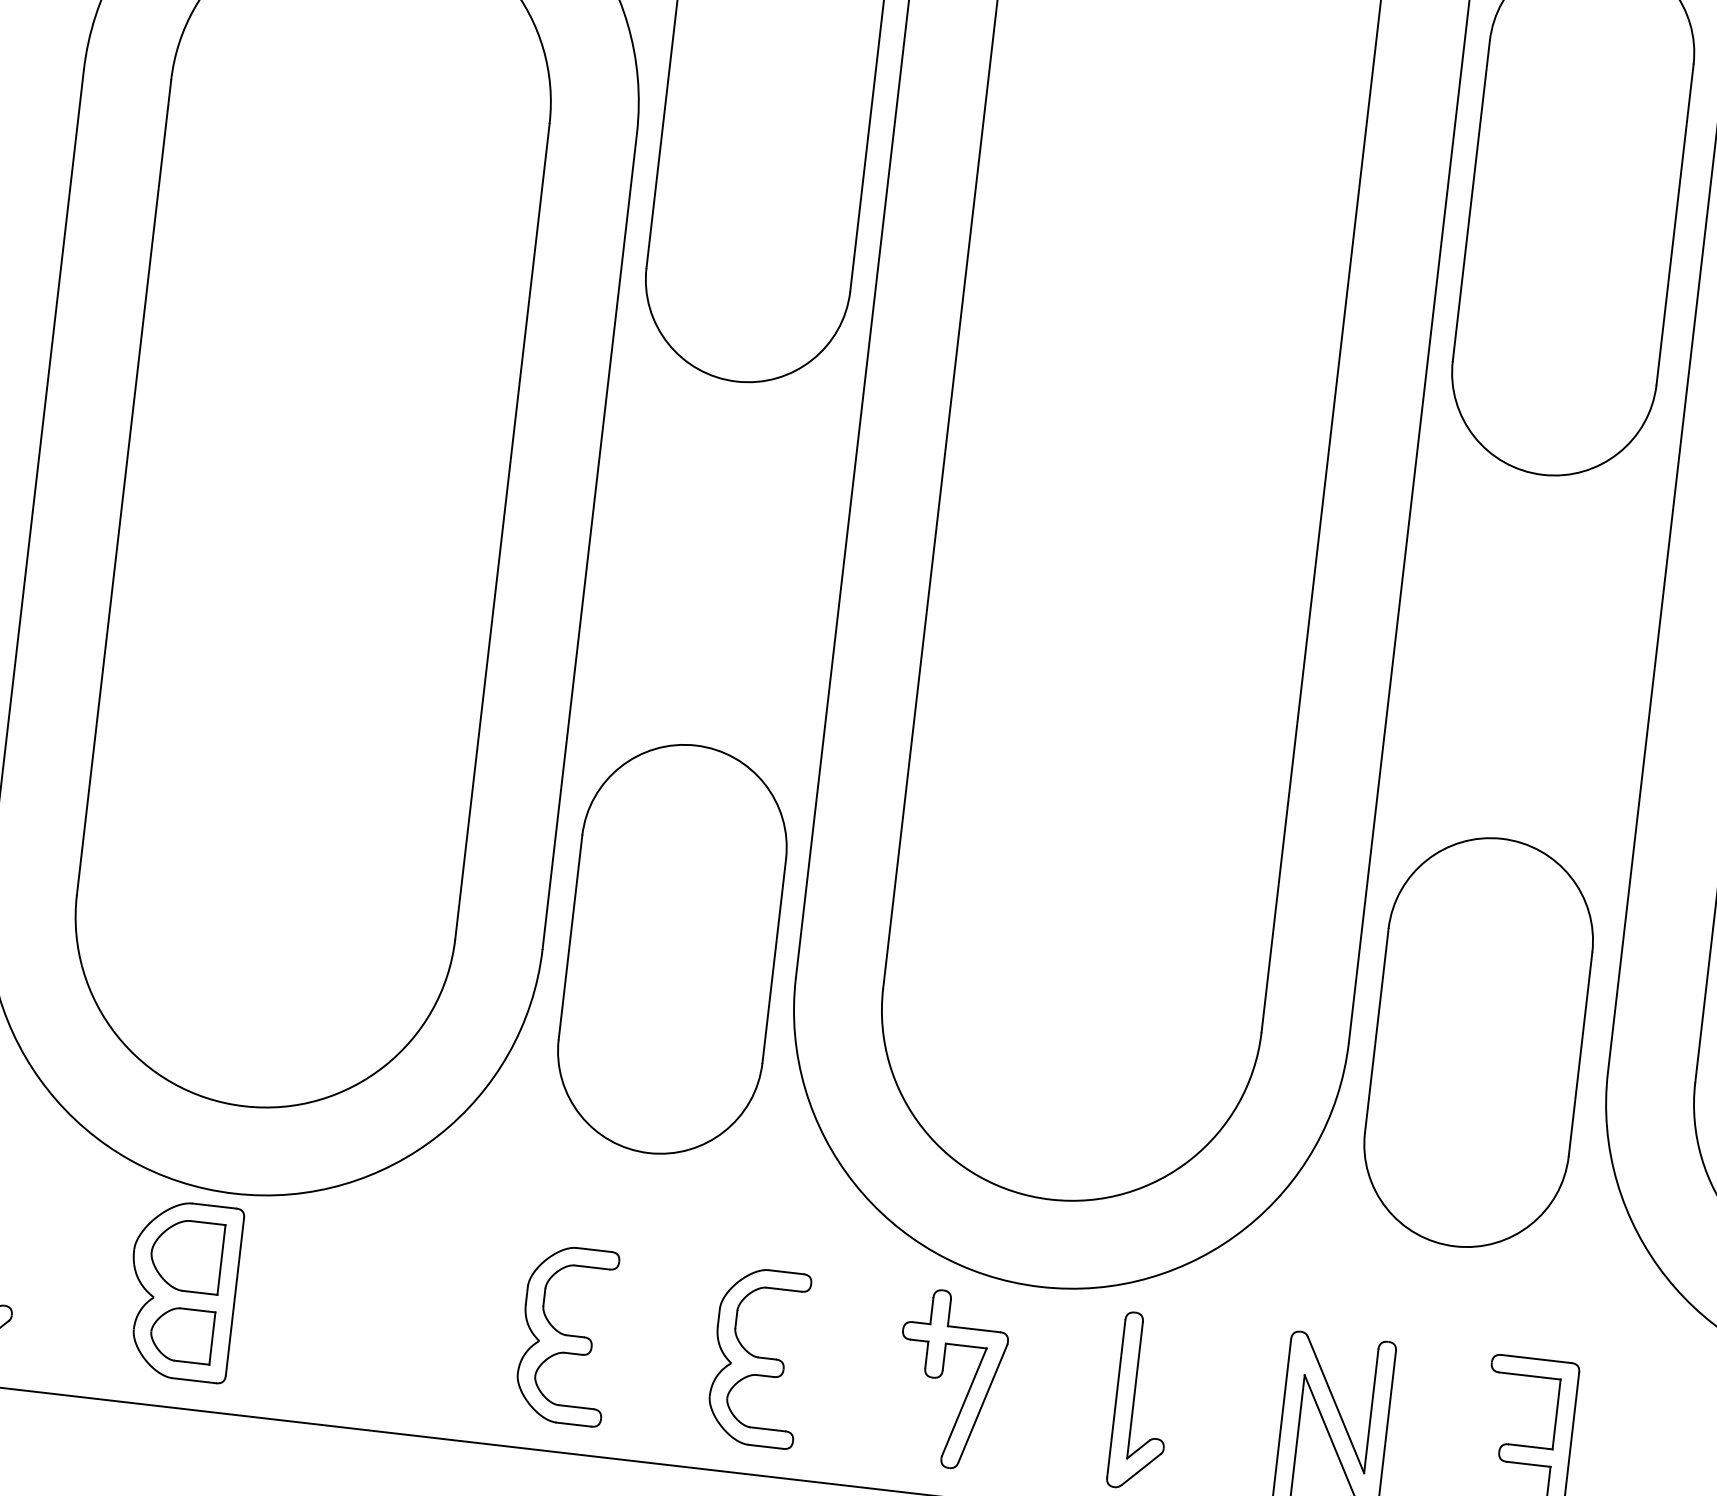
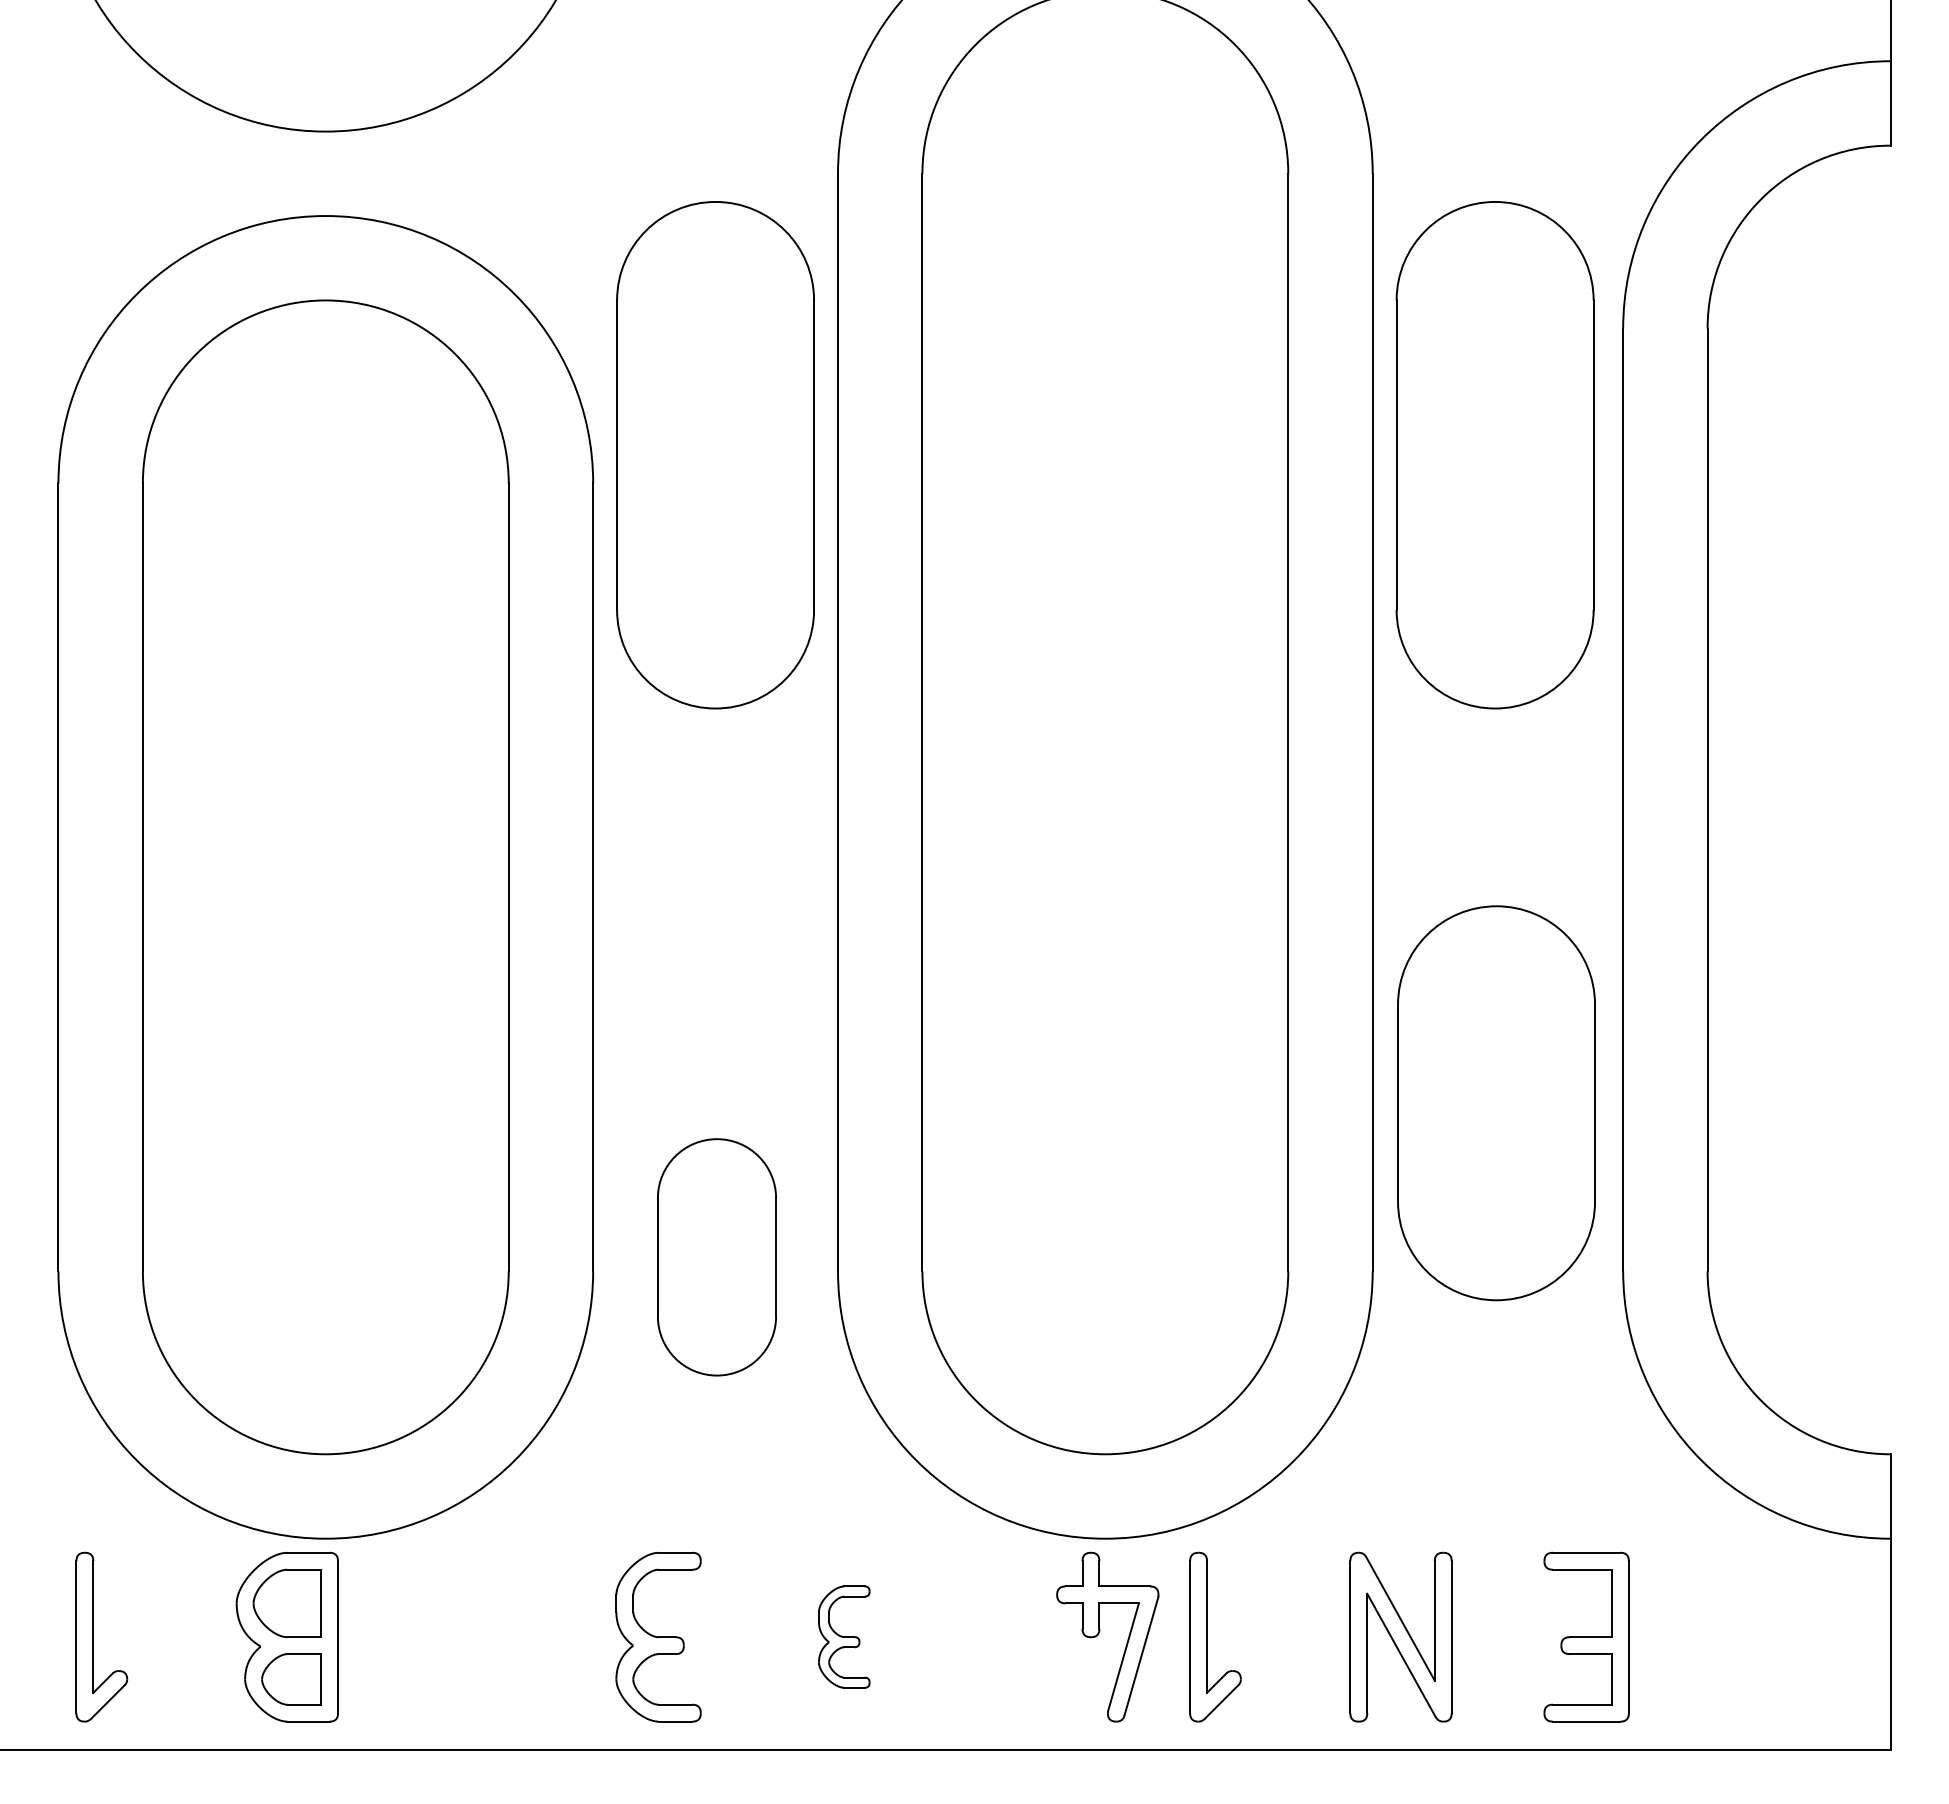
part: (671, 949) -> (716, 1257), size x0.6
part: (1478, 1042) -> (1496, 1103), moved
part: (758, 1356) -> (844, 1636), size x0.6
part: (942, 1374) -> (1099, 1633), moved

